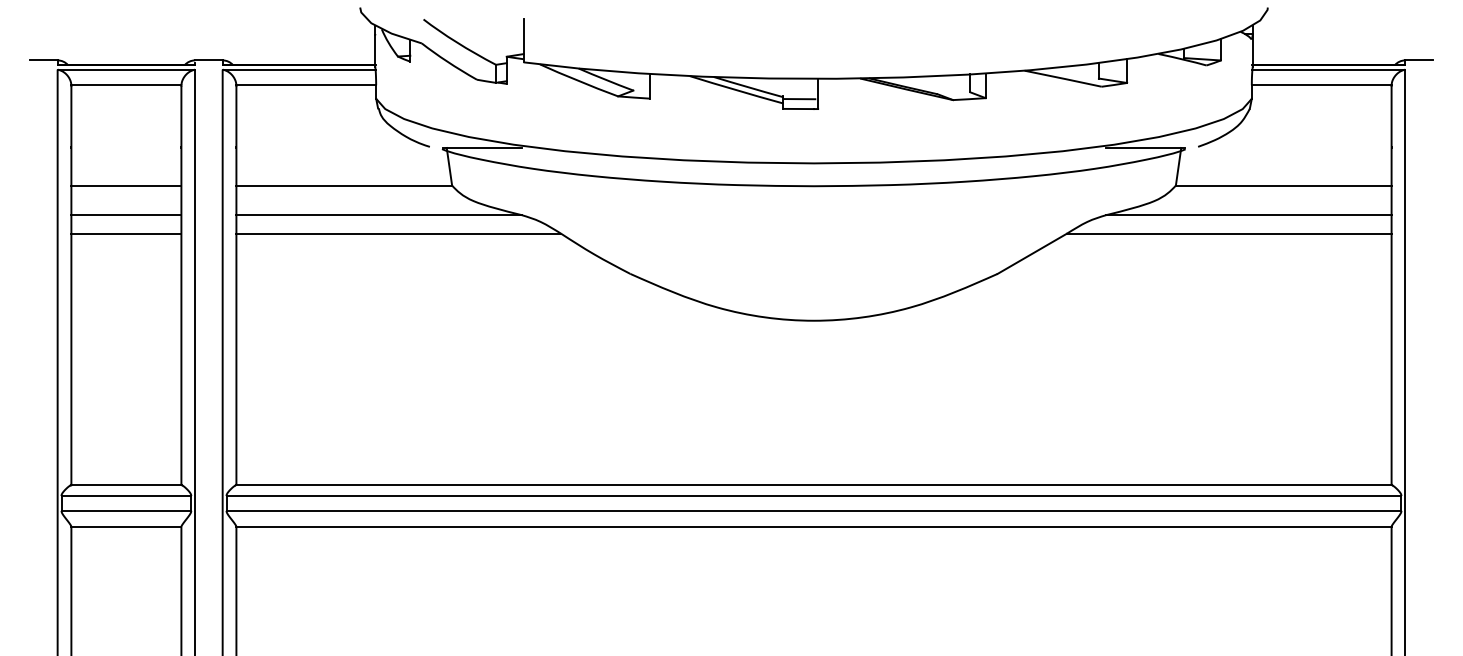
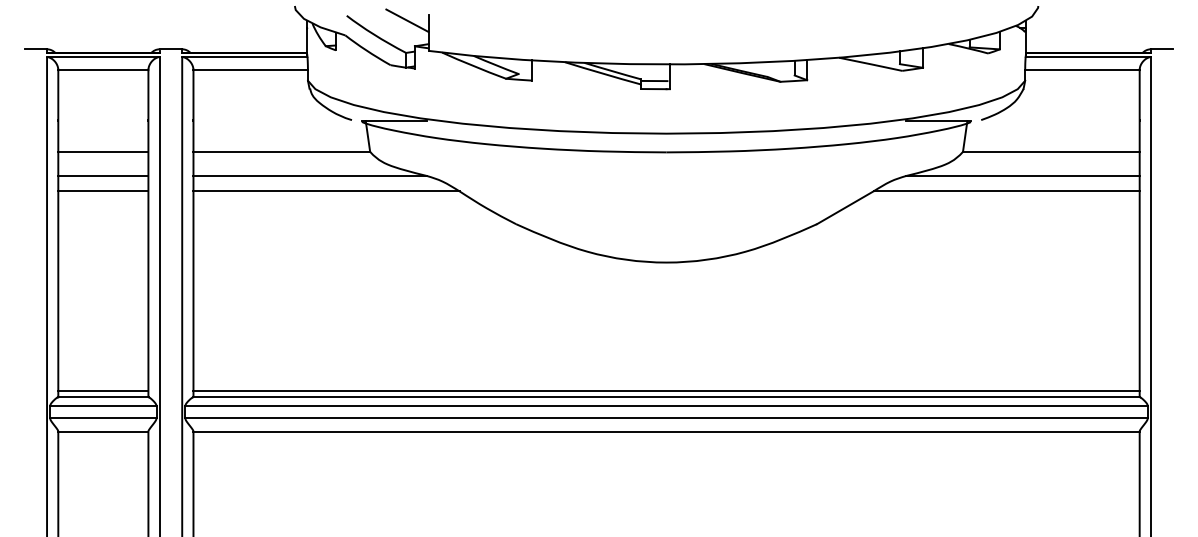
line: (497, 25) -> (407, 20), added
line: (126, 477) -> (103, 390), added
line: (813, 477) -> (666, 390), added

